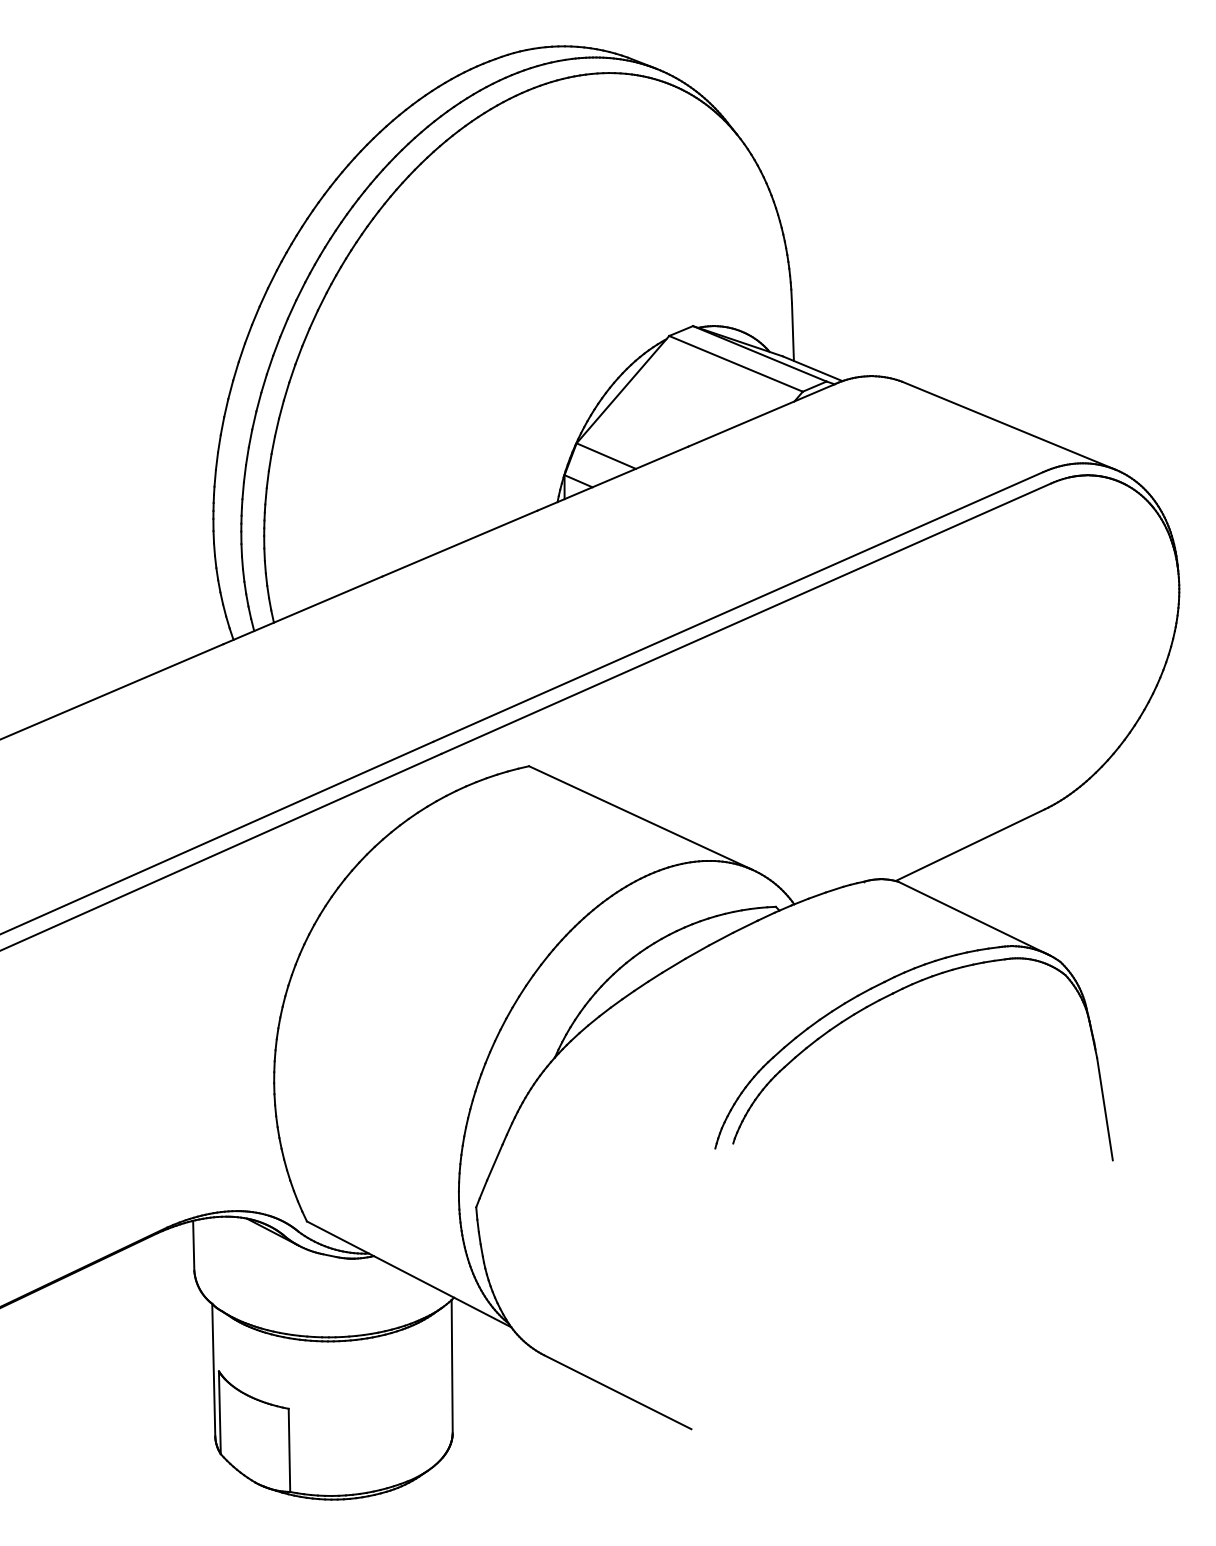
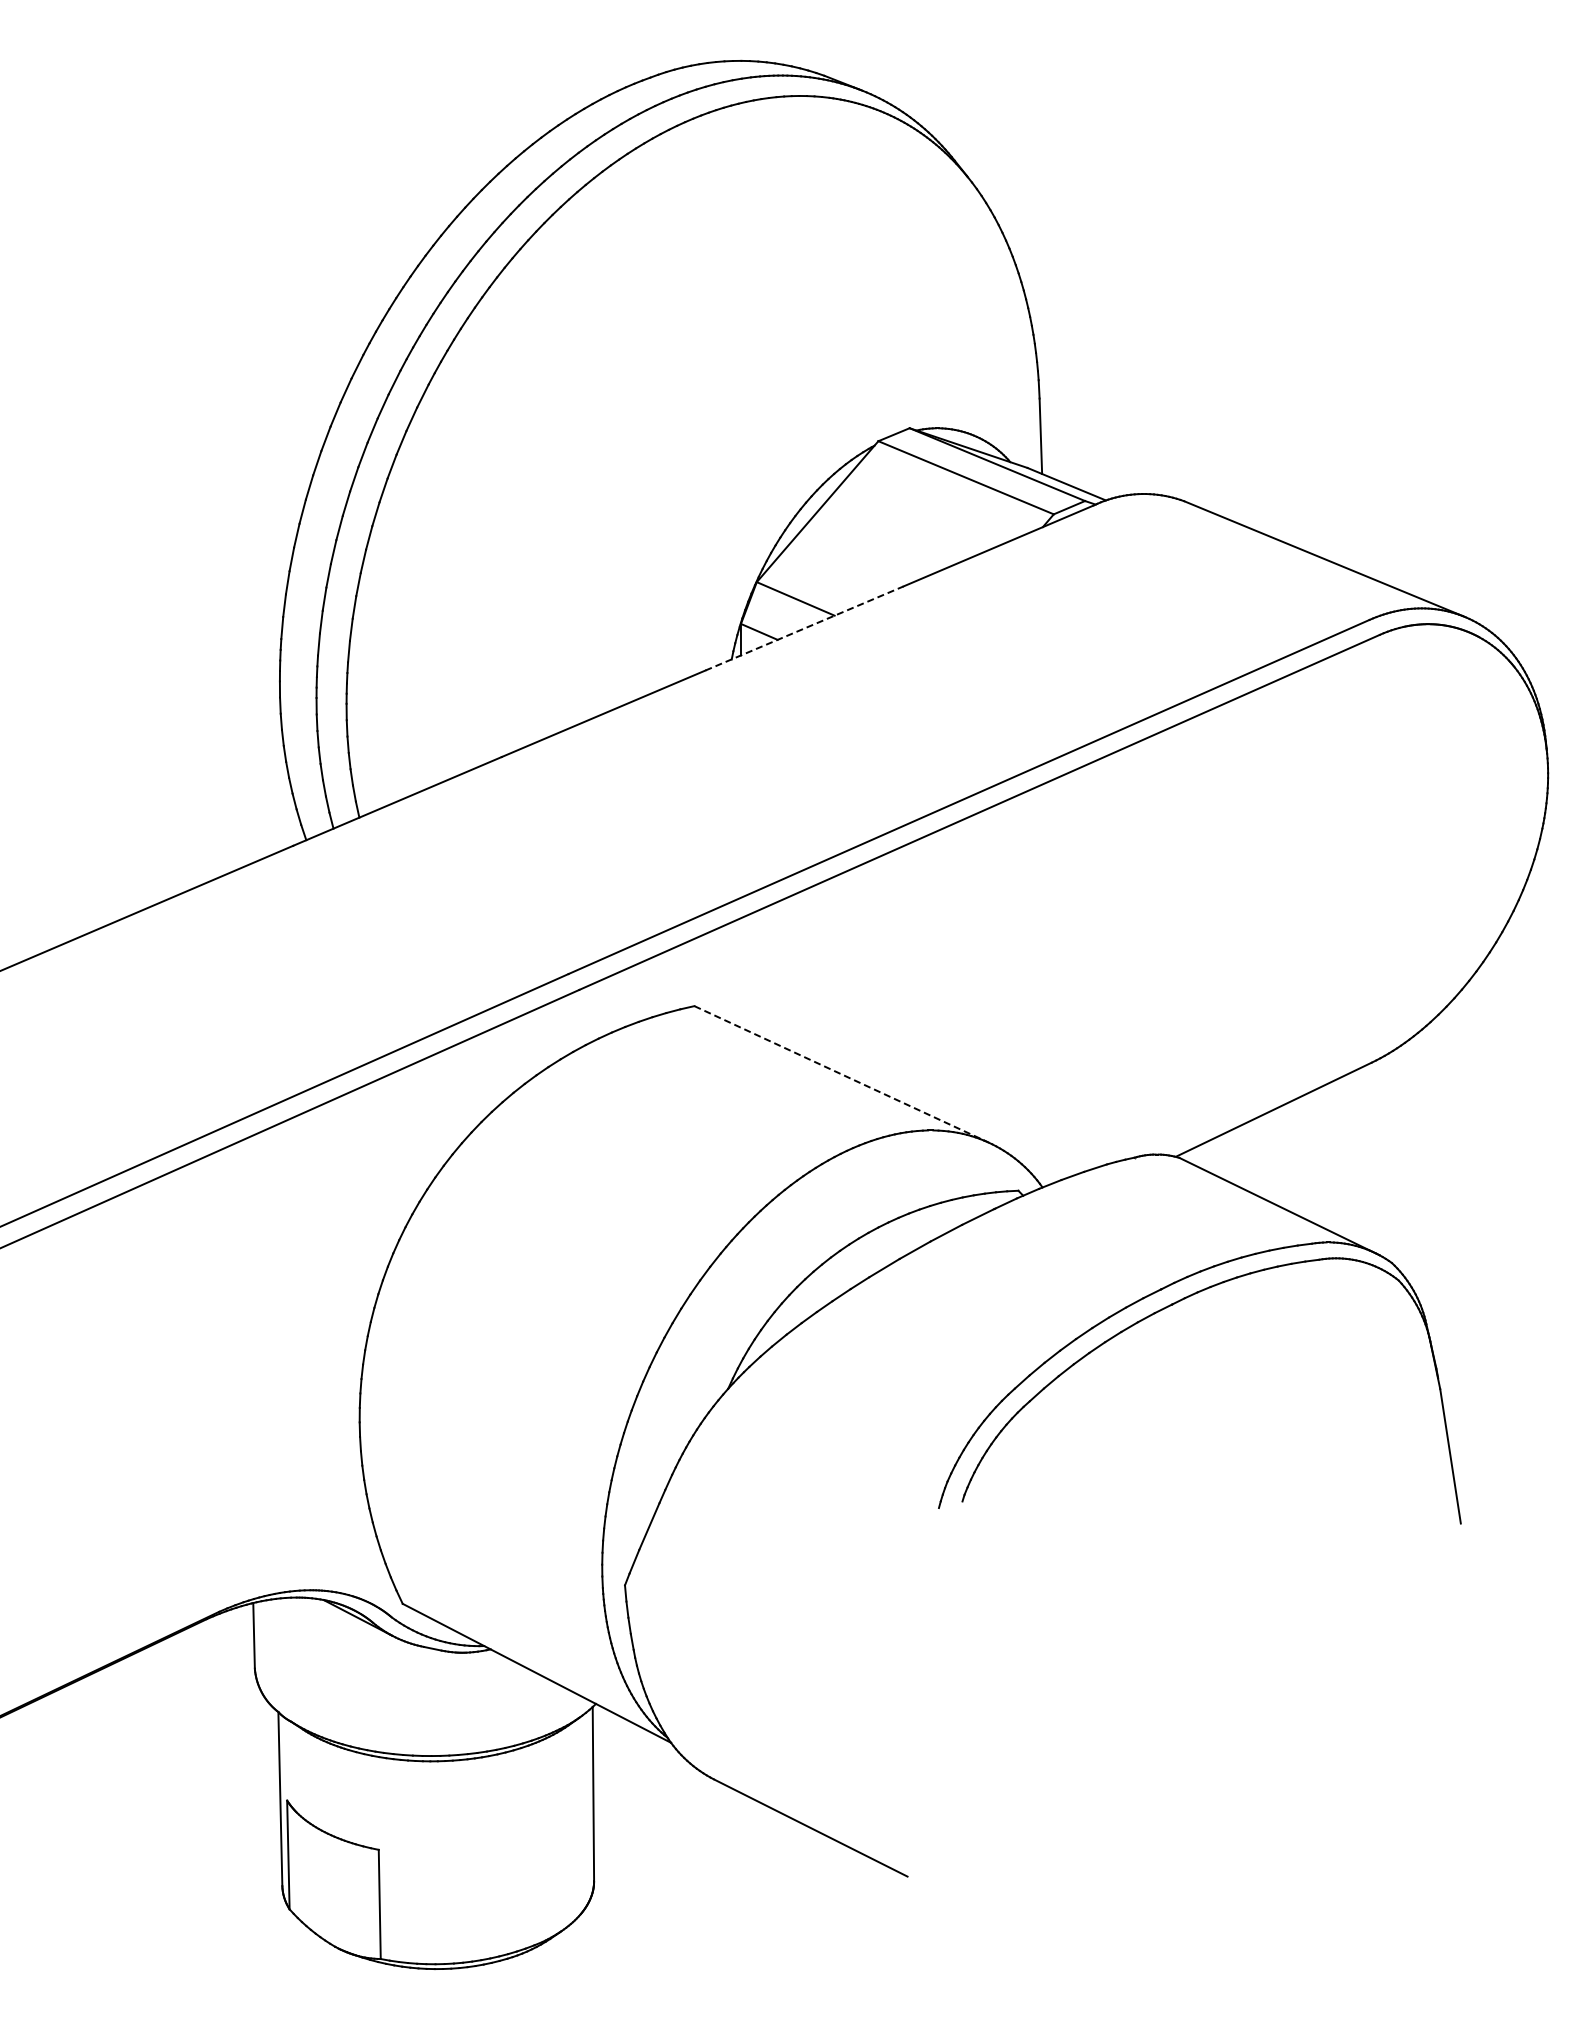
line: (612, 478) -> (804, 628), solid -> dashed
line: (641, 818) -> (841, 1074), solid -> dashed

